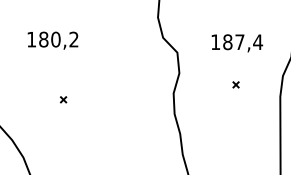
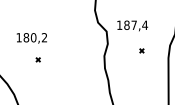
text: (52, 40) -> (31, 38), moved
text: (237, 42) -> (132, 25), moved

